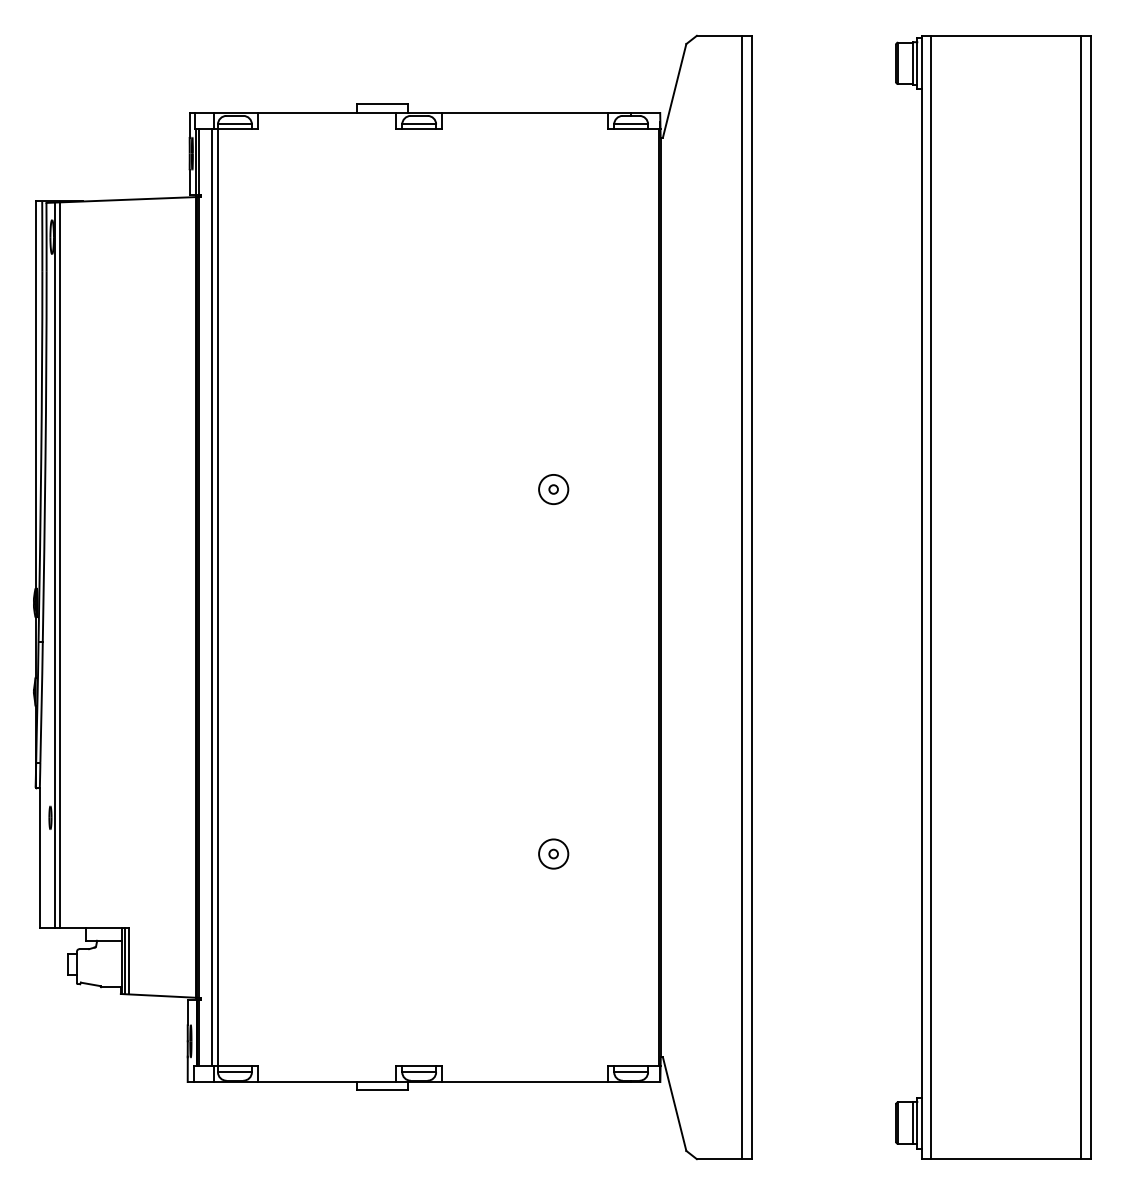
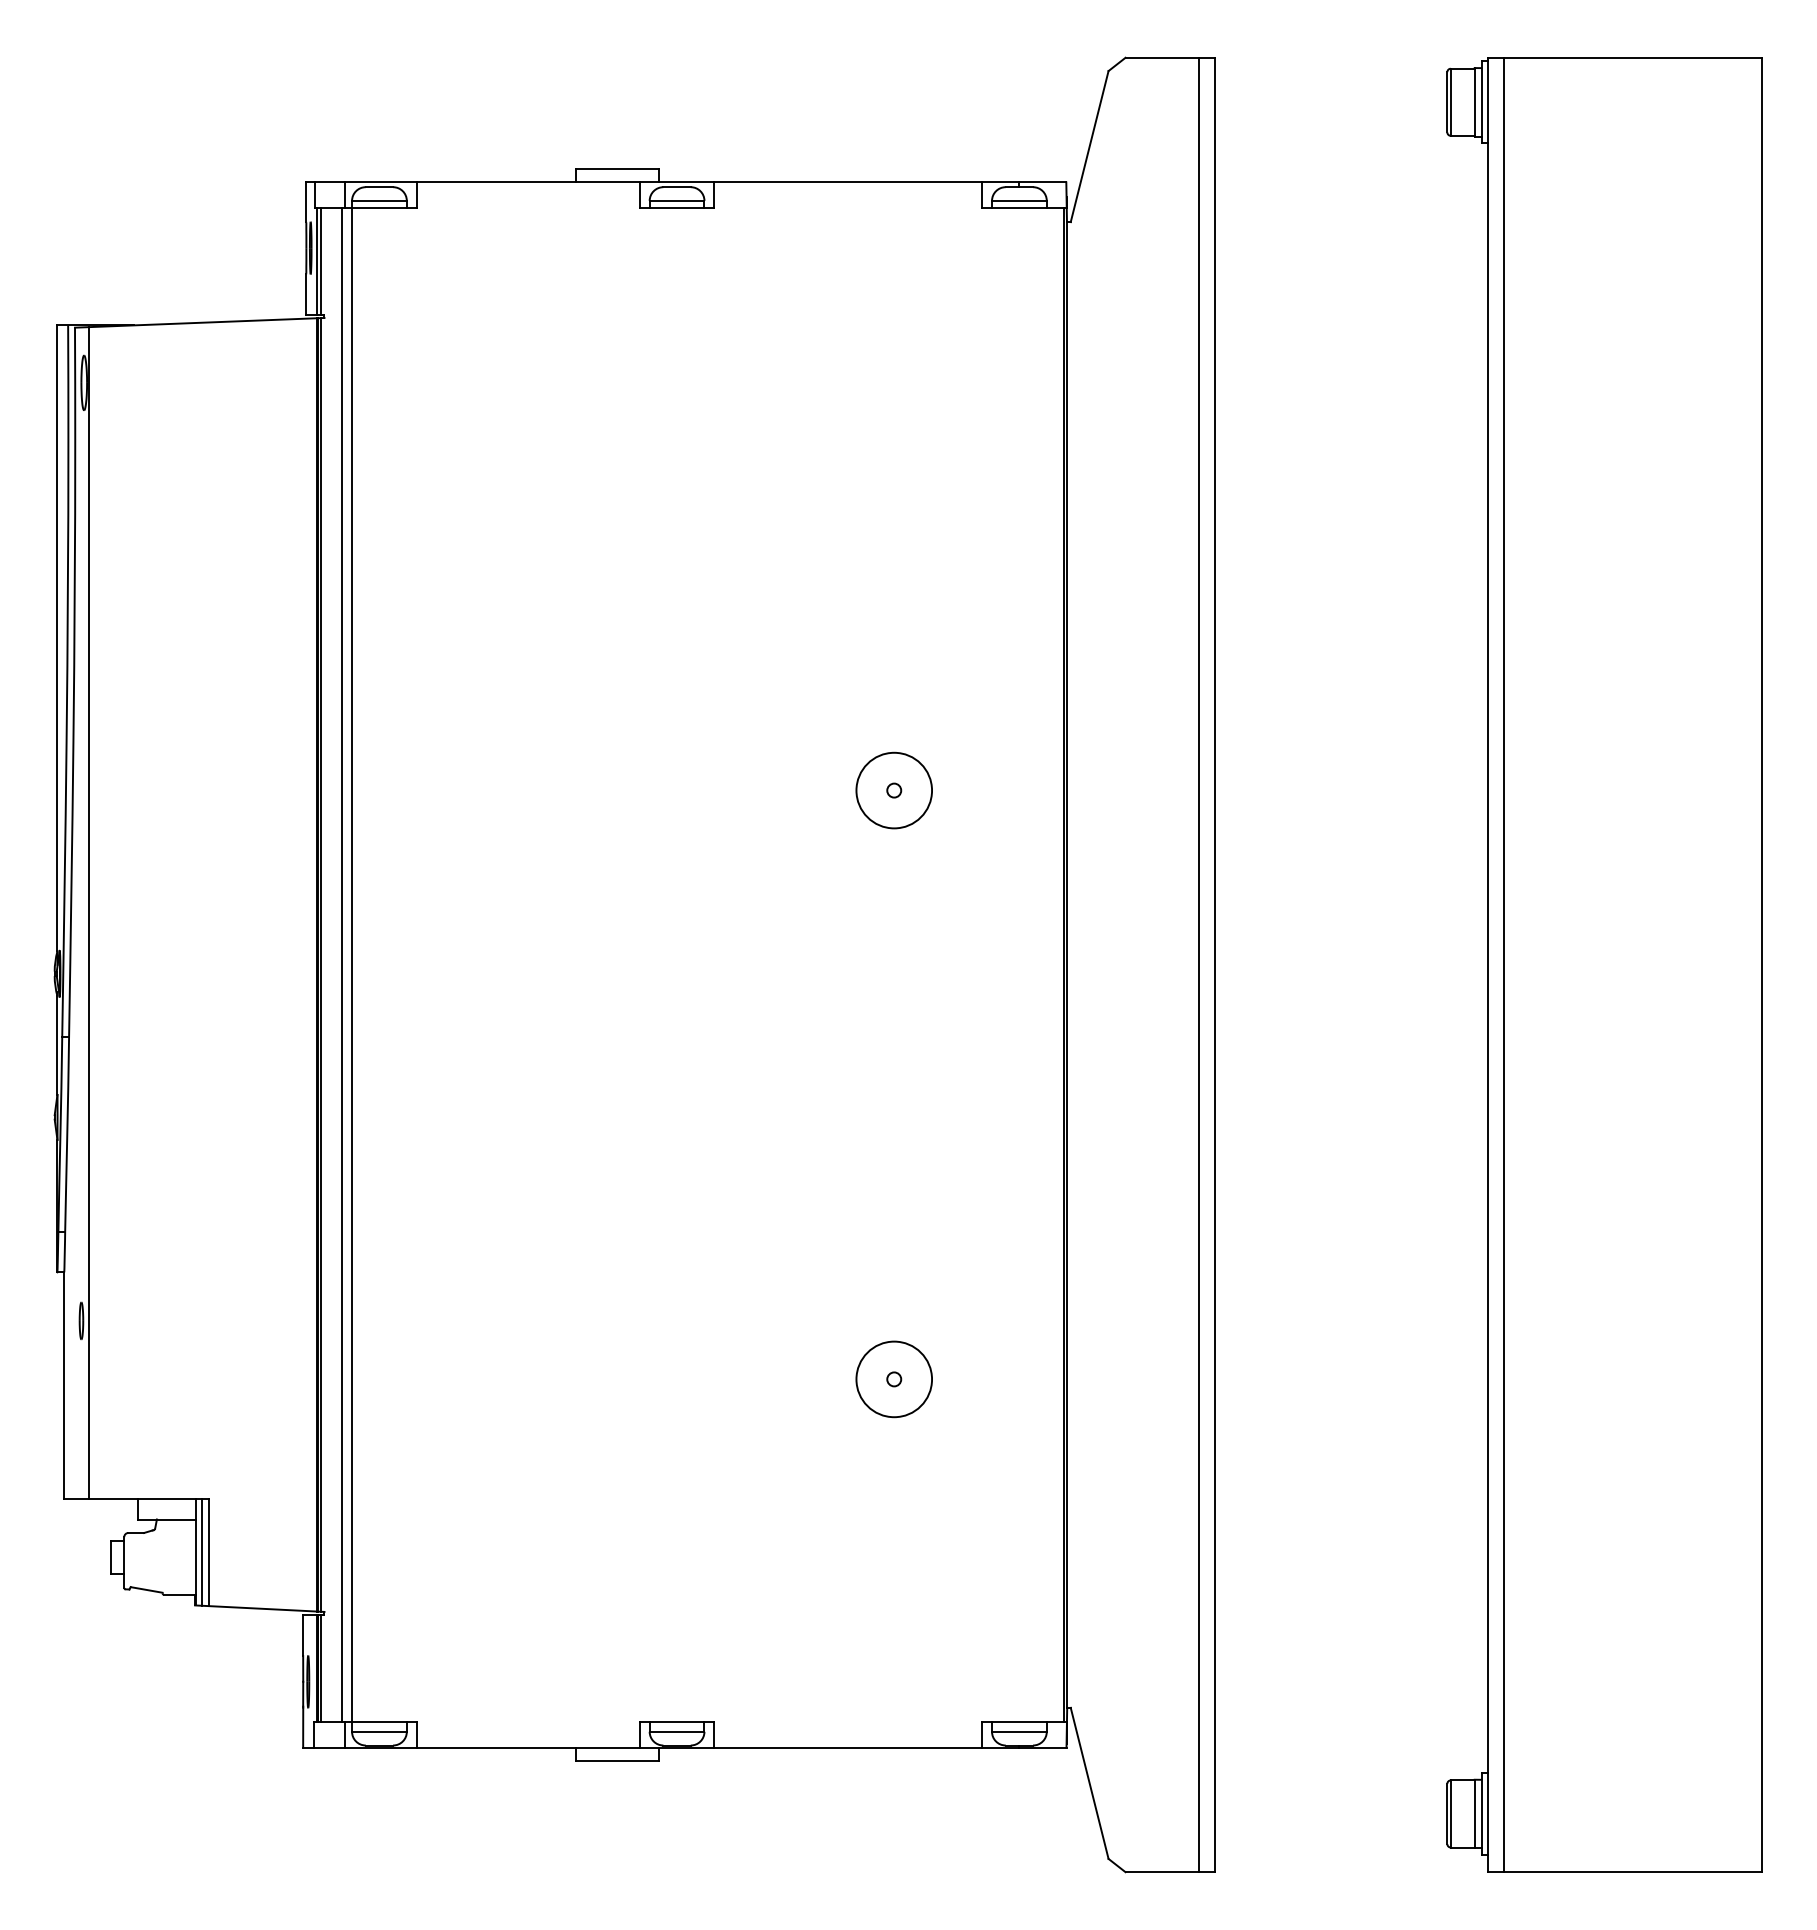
circle: (553, 489) -> (893, 790), size x1.6
line: (59, 565) -> (96, 913), removed
line: (1081, 597) -> (1746, 965), removed
circle: (553, 853) -> (893, 1378), size x1.6

